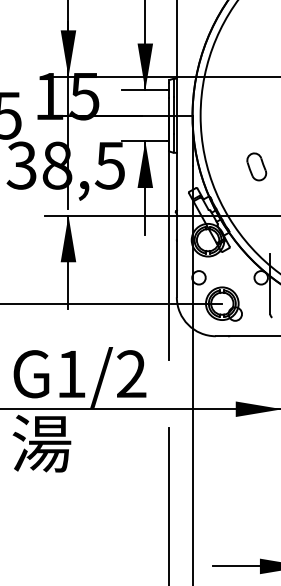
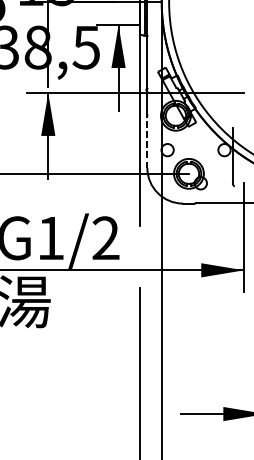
part: (256, 166) -> (220, 48), removed
line: (176, 268) -> (147, 141), solid -> dashed

